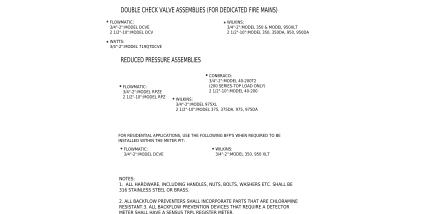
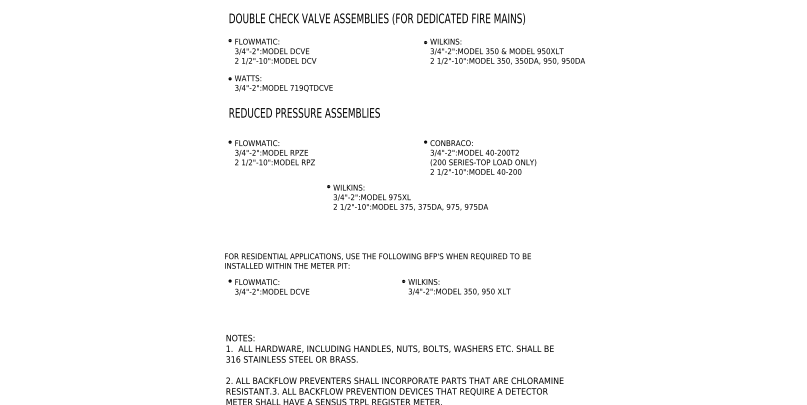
text: (133, 34) -> (279, 65), moved
text: (235, 83) -> (480, 157), moved
text: (141, 91) -> (269, 152), moved

